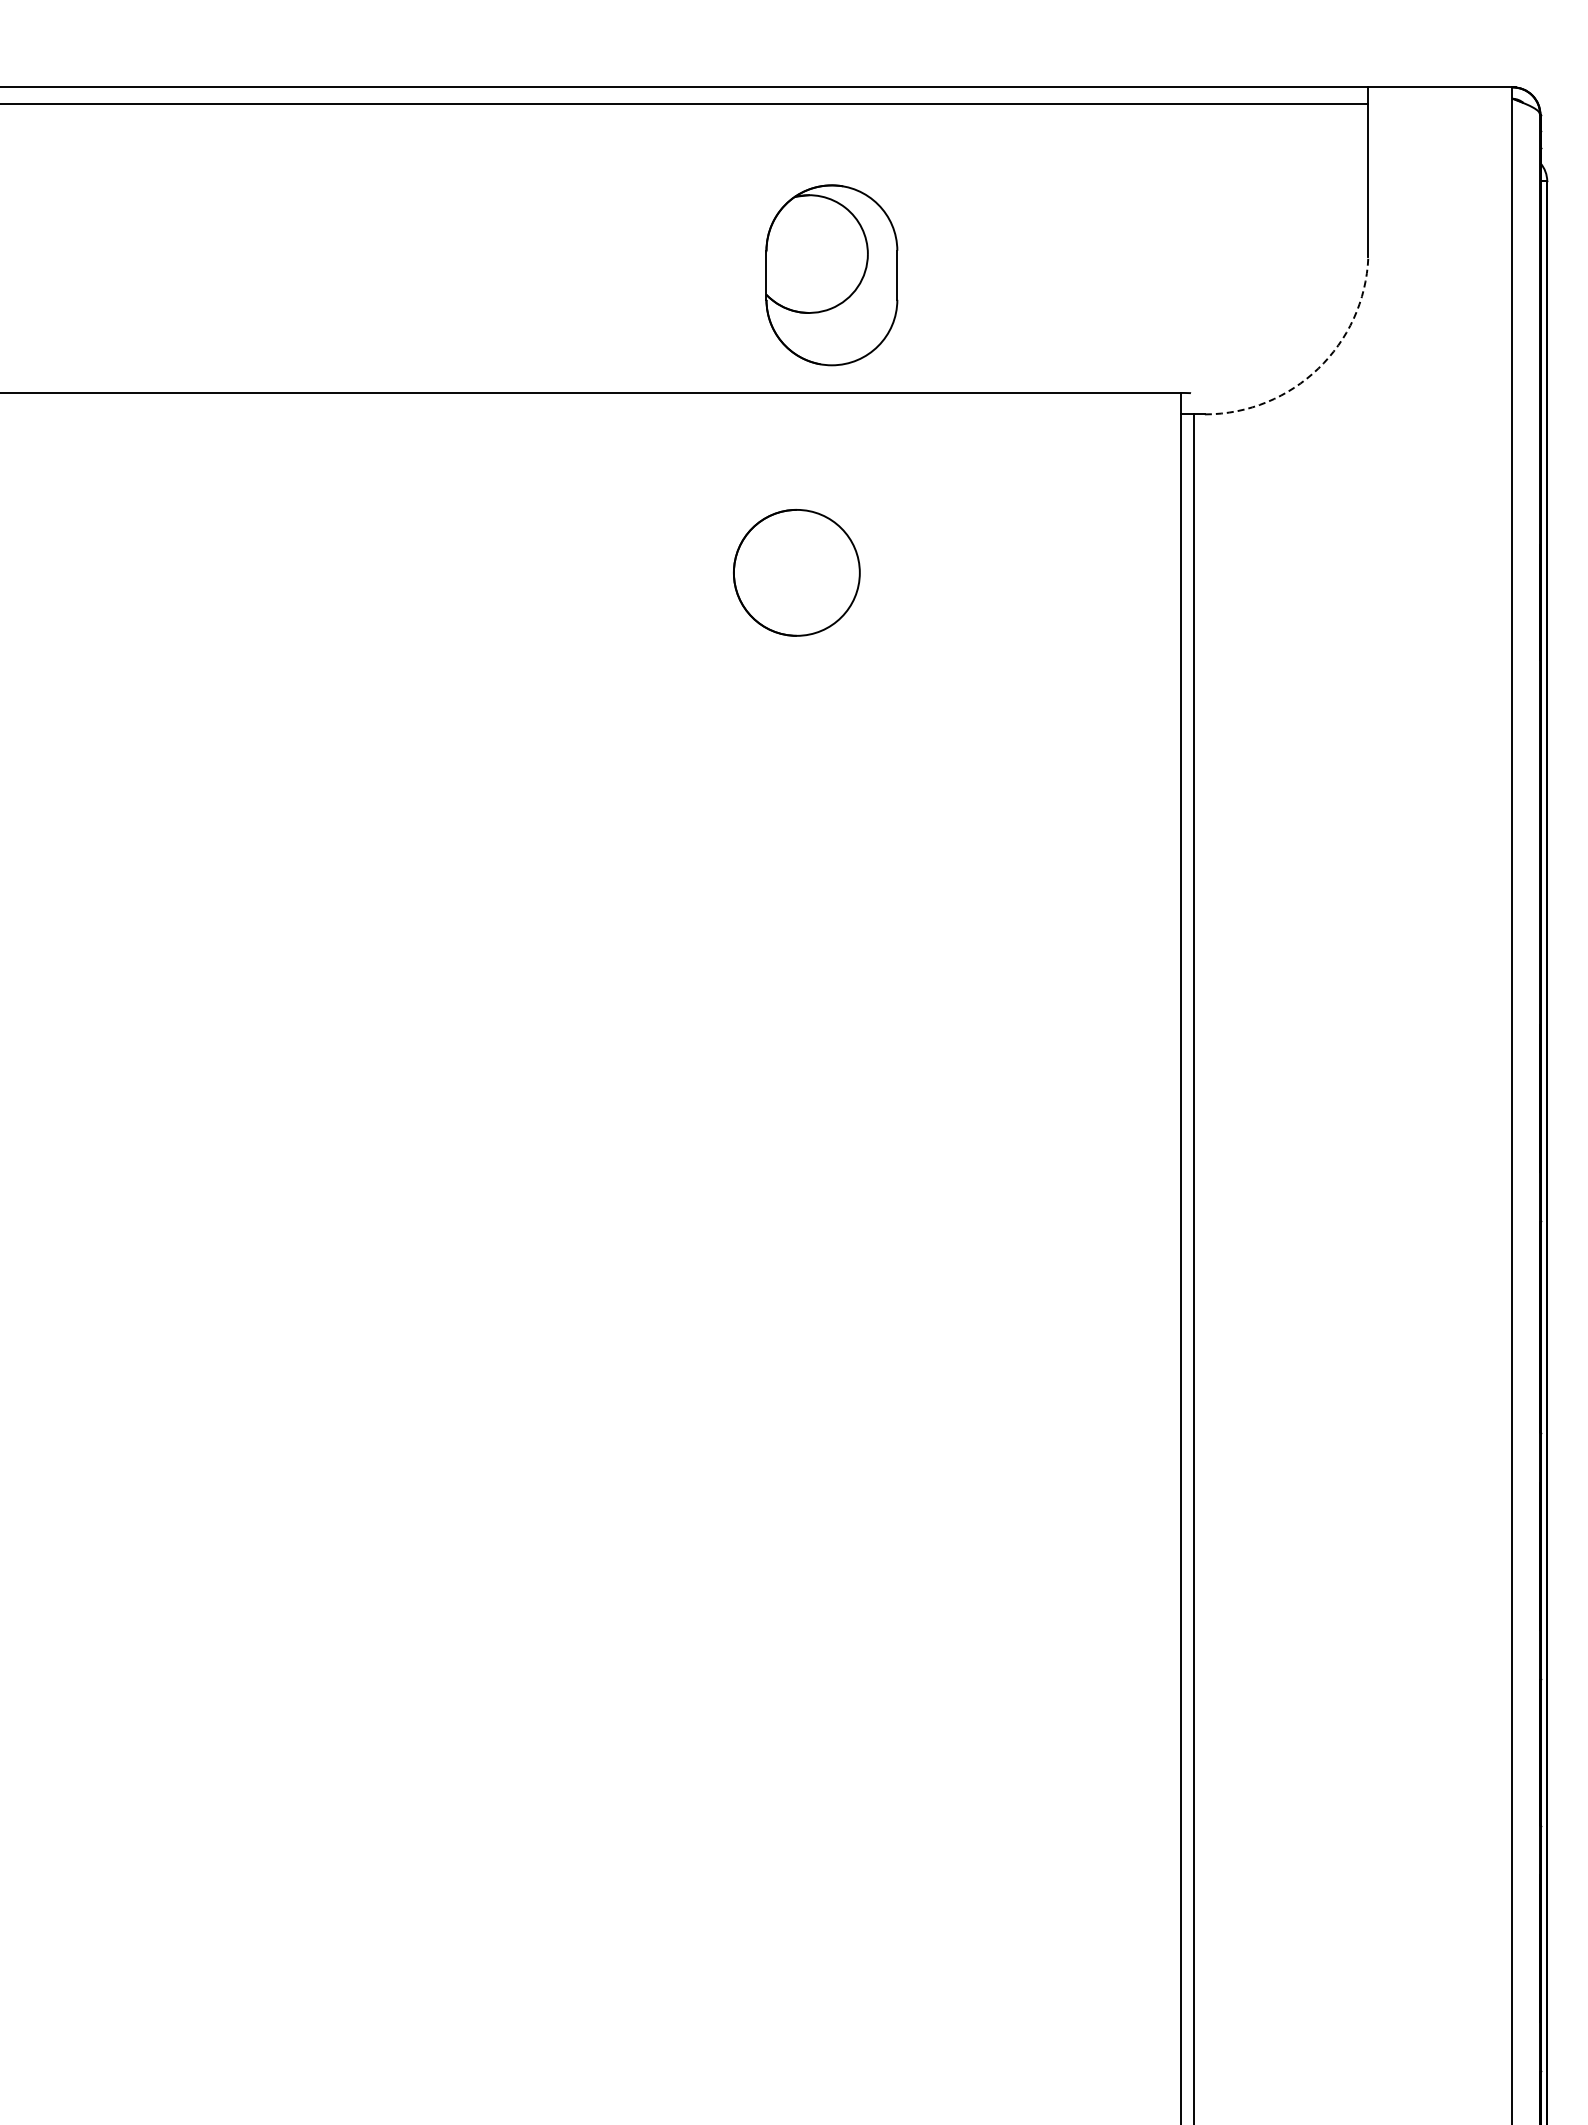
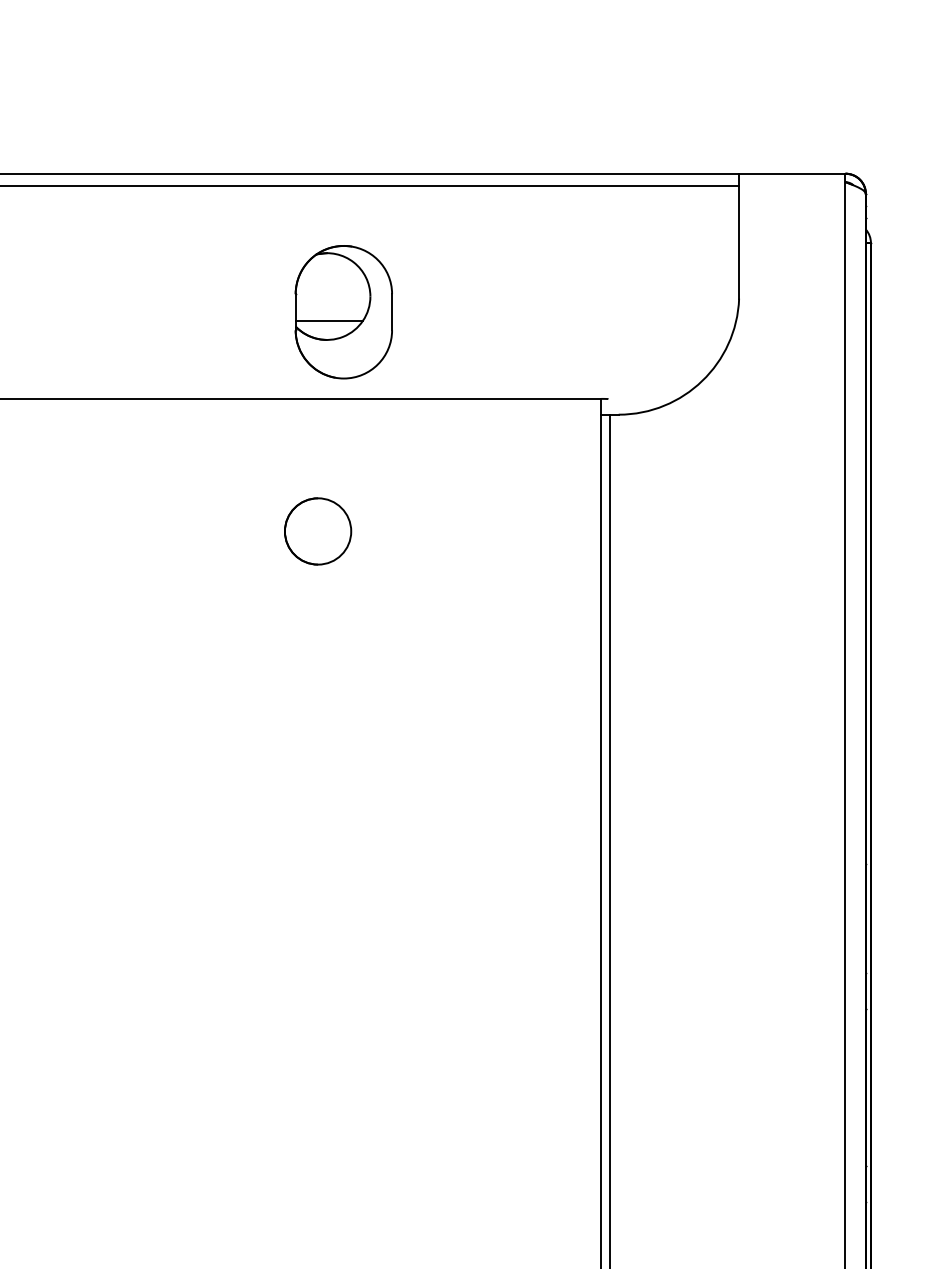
line: (812, 286) -> (329, 320), added
arc: (1318, 368) -> (702, 380), dashed -> solid
circle: (796, 572) -> (317, 531), size x0.71

